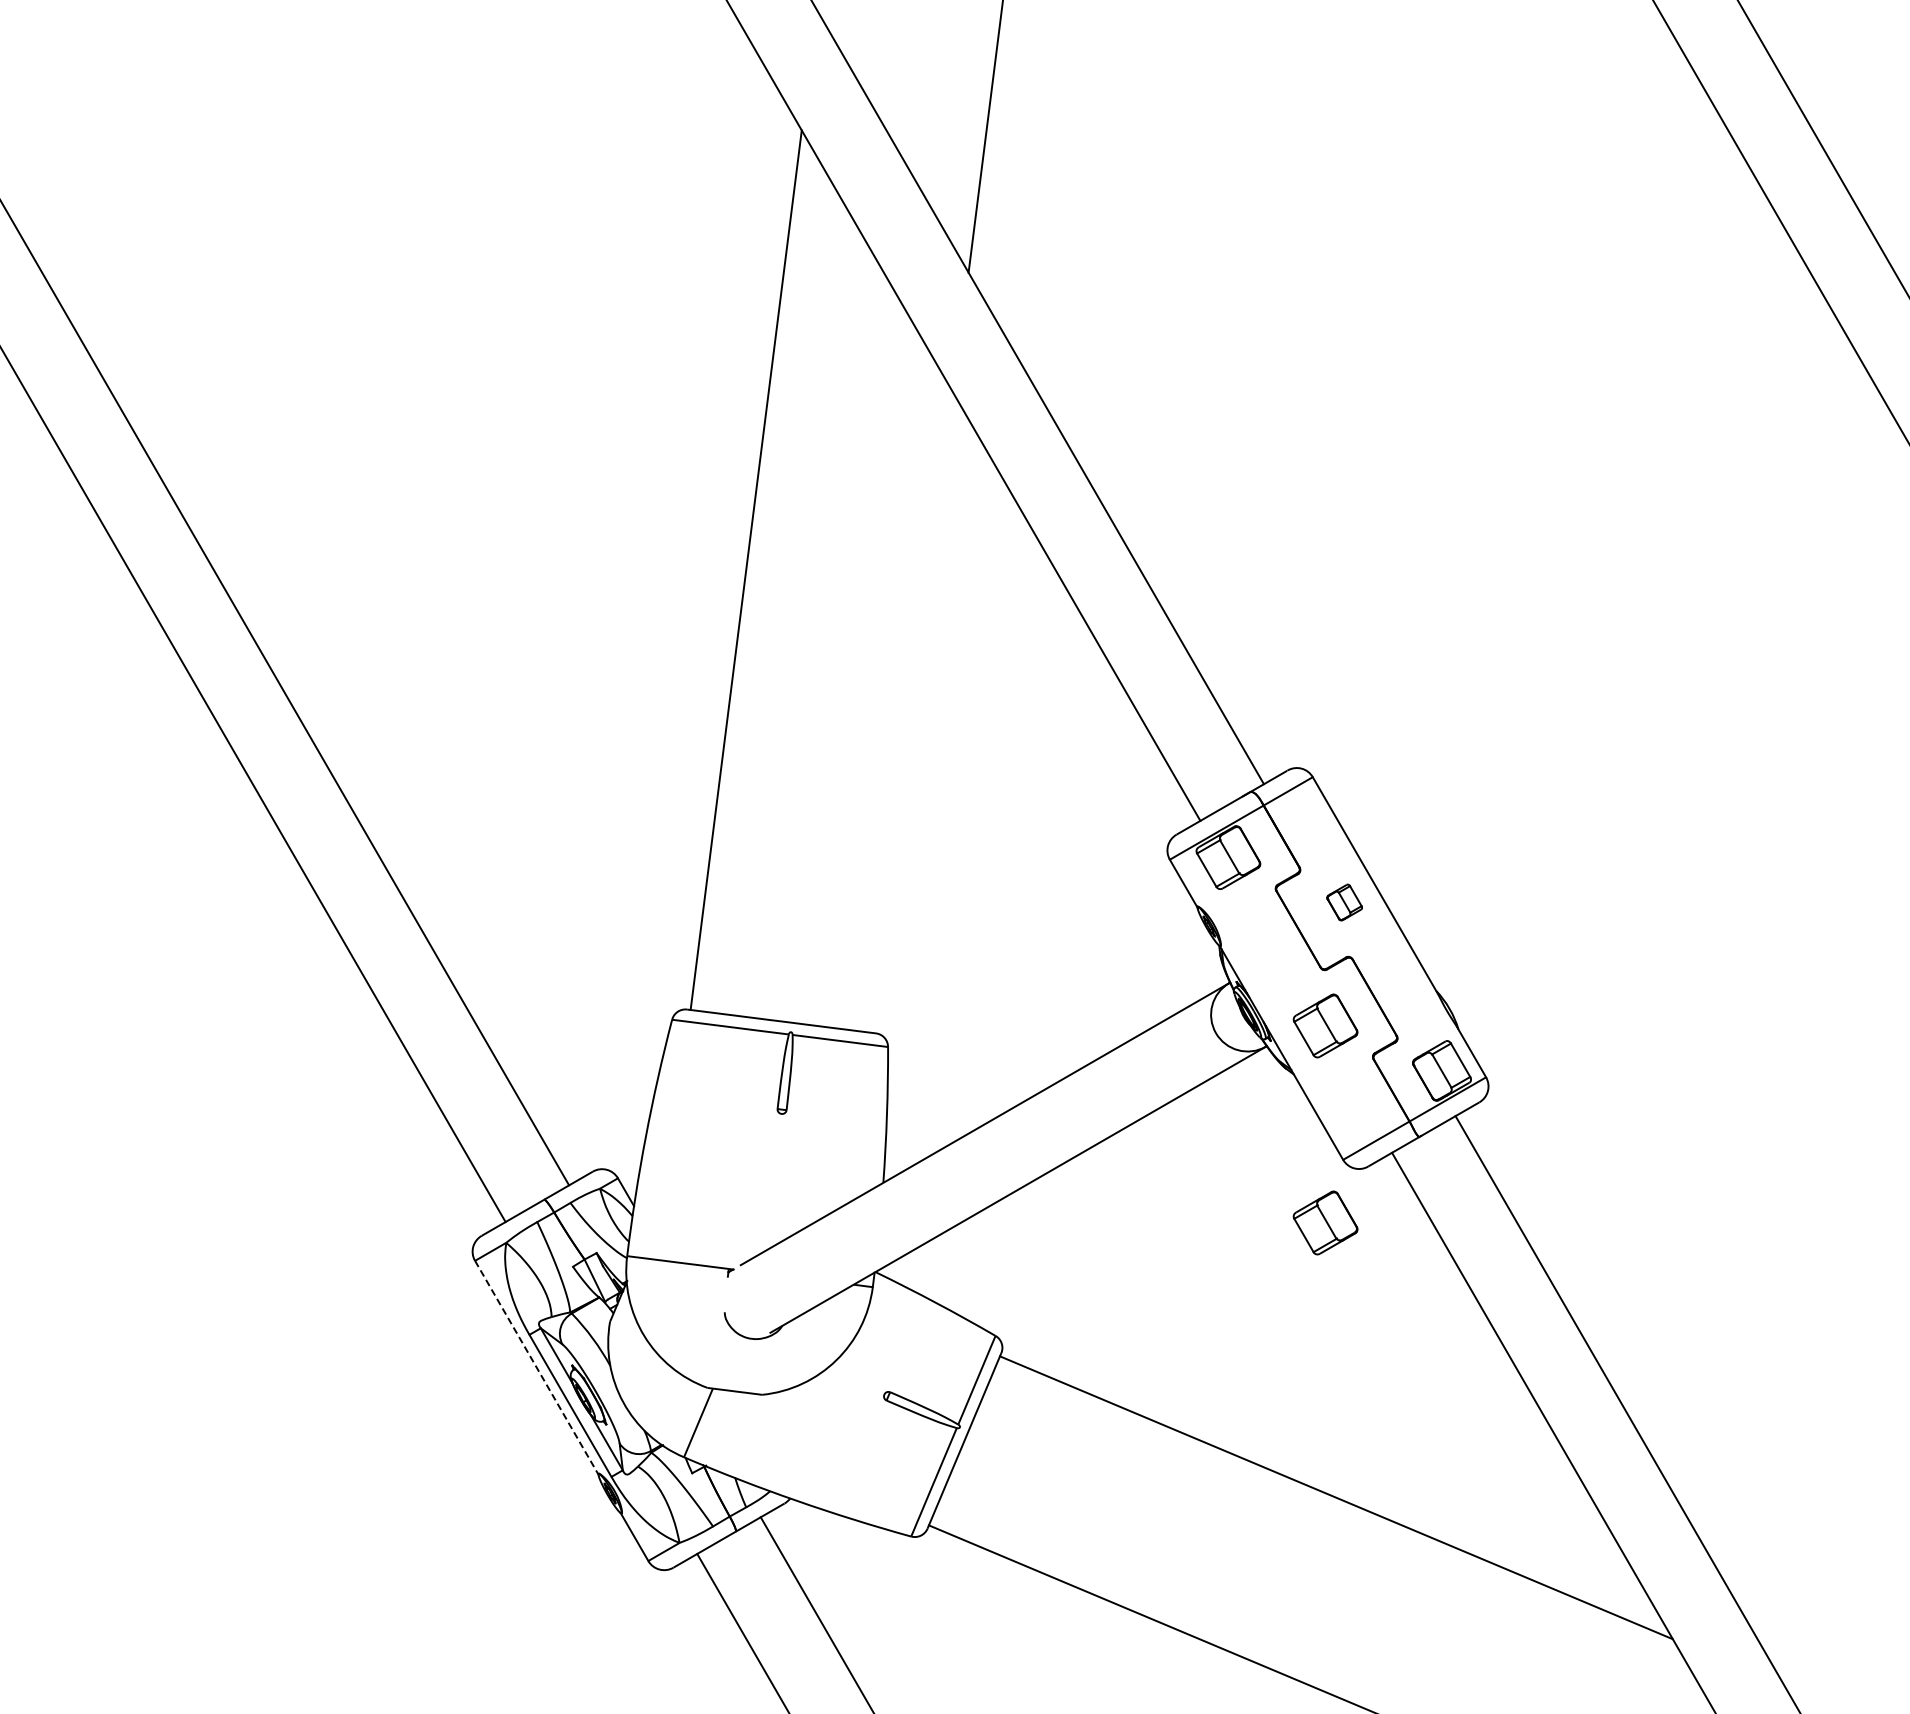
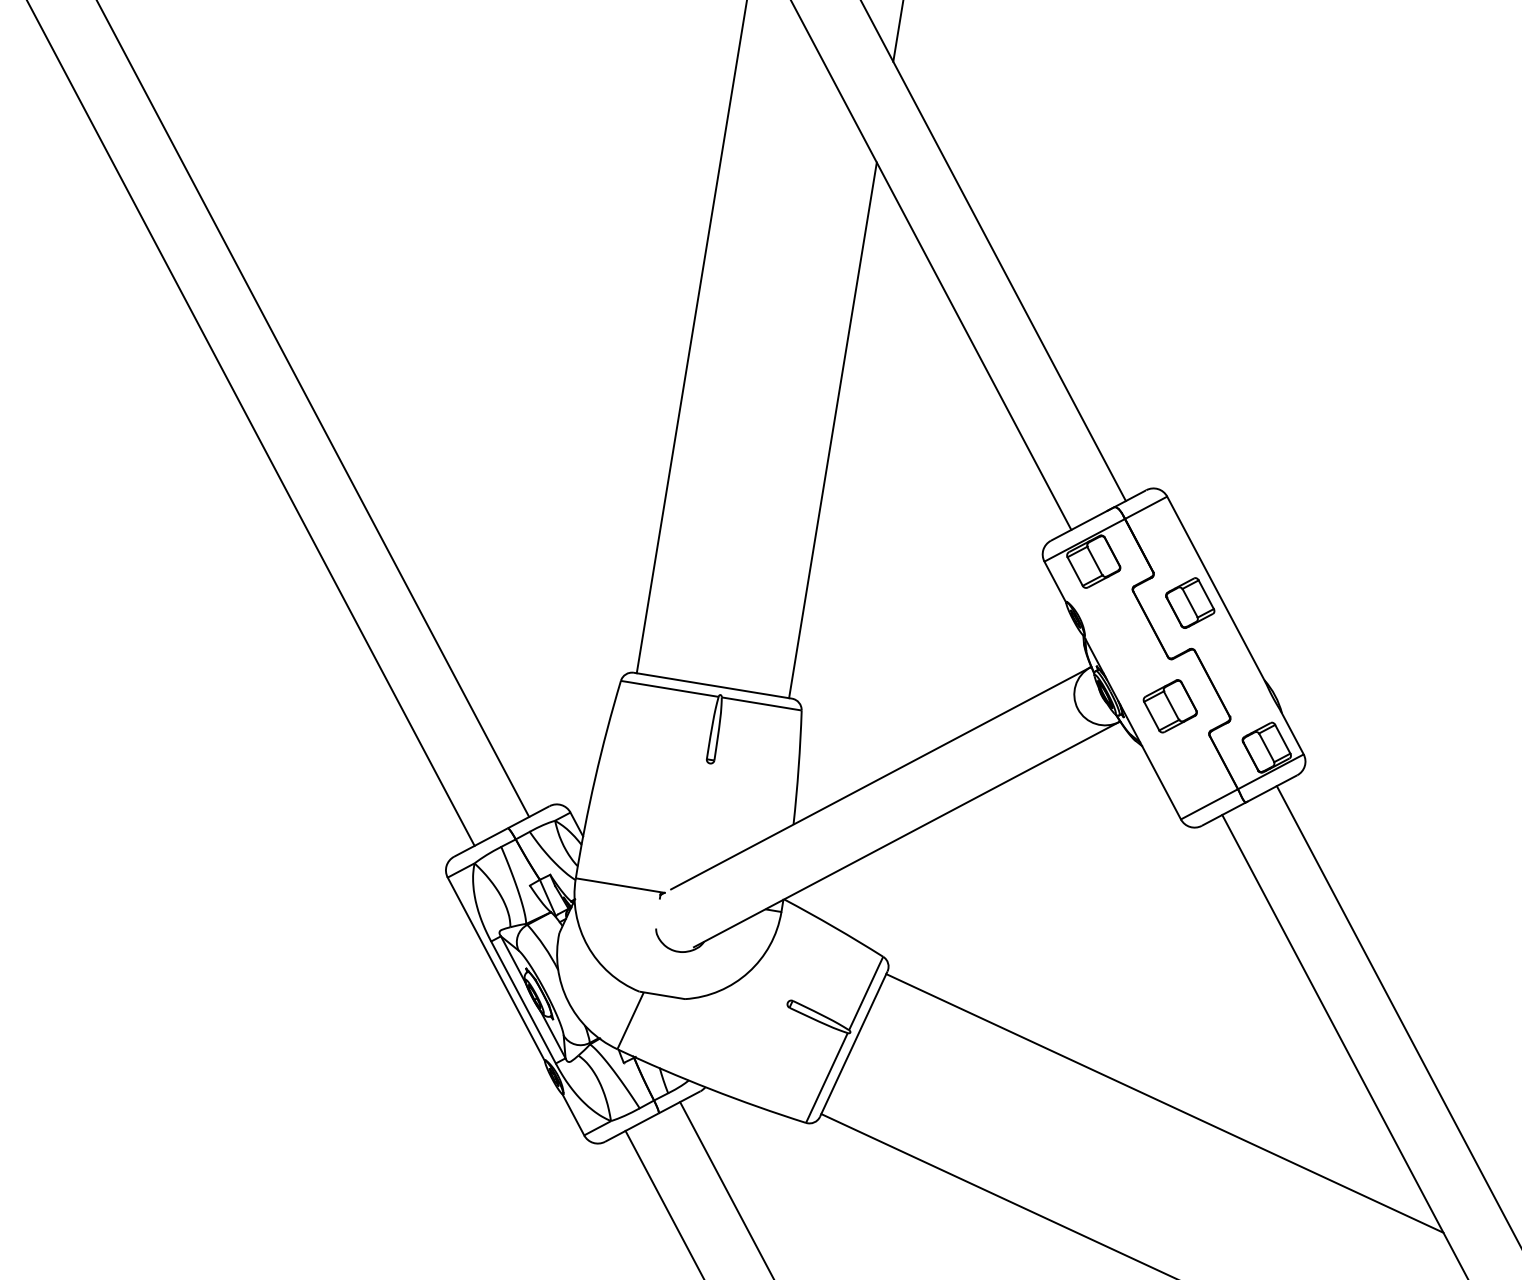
line: (912, 712) -> (832, 429), added
part: (1344, 902) -> (1190, 603), size x1.67
part: (1325, 1222) -> (1164, 871), removed
line: (537, 1368) -> (496, 970), dashed -> solid

